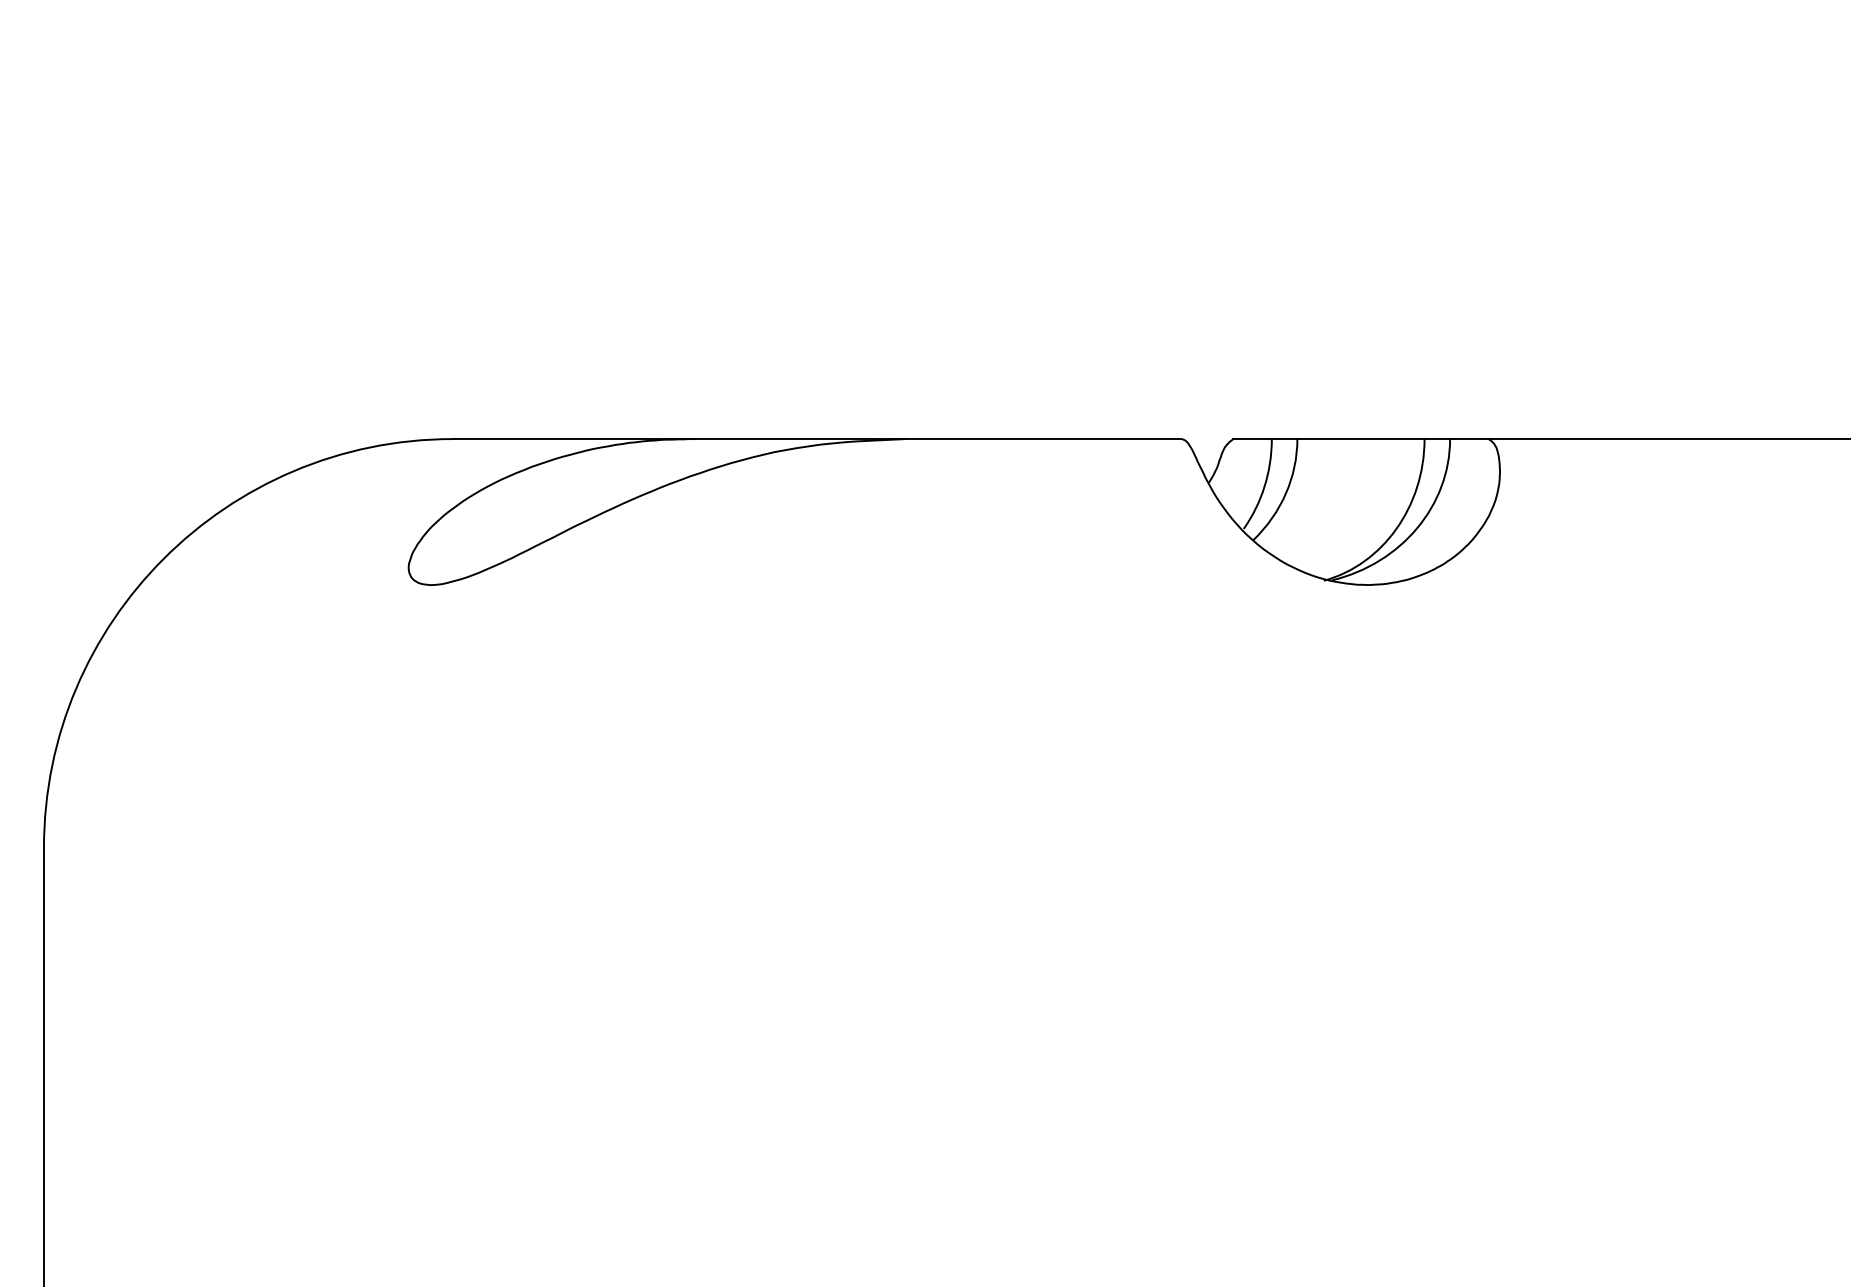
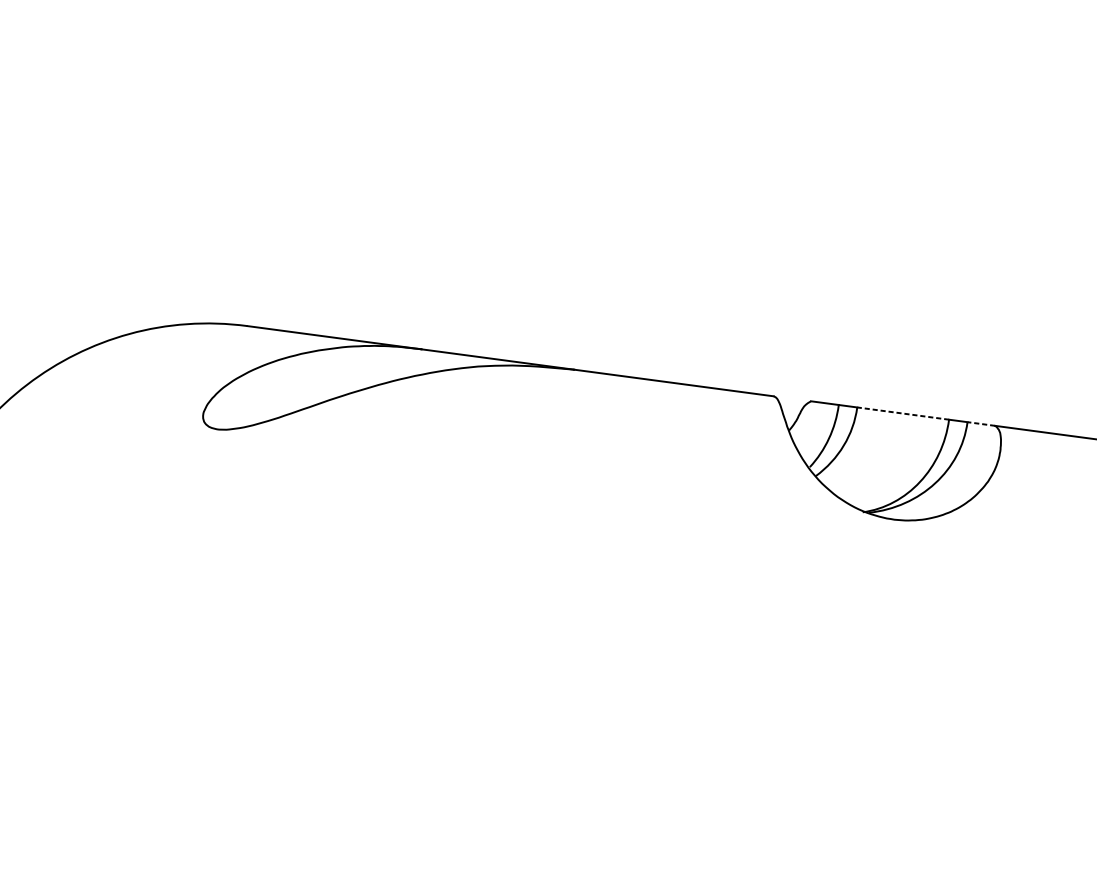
line: (1361, 439) -> (903, 413), solid -> dashed
line: (1468, 439) -> (980, 424), solid -> dashed

